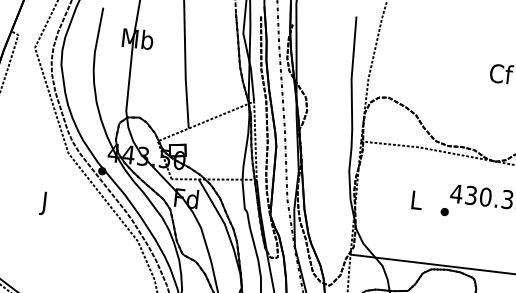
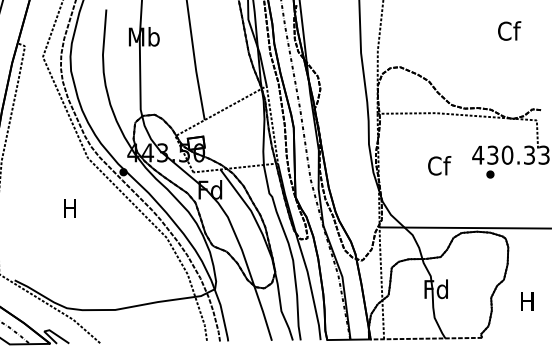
text: (416, 199) -> (439, 165), L -> Cf
text: (44, 203) -> (69, 210), J -> H
part: (444, 211) -> (490, 174), moved

